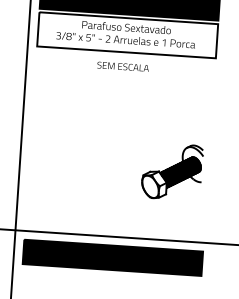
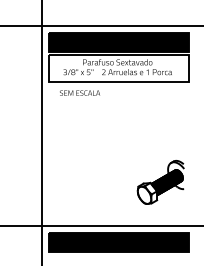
text: (122, 65) -> (79, 92), moved
part: (171, 171) -> (160, 182), moved

